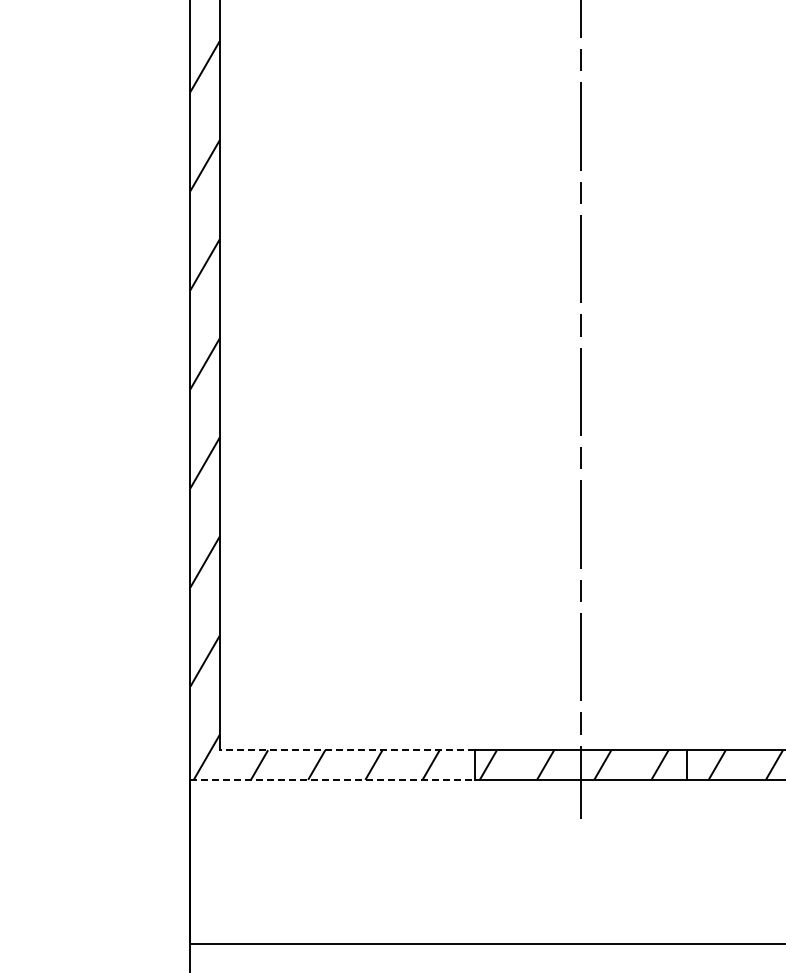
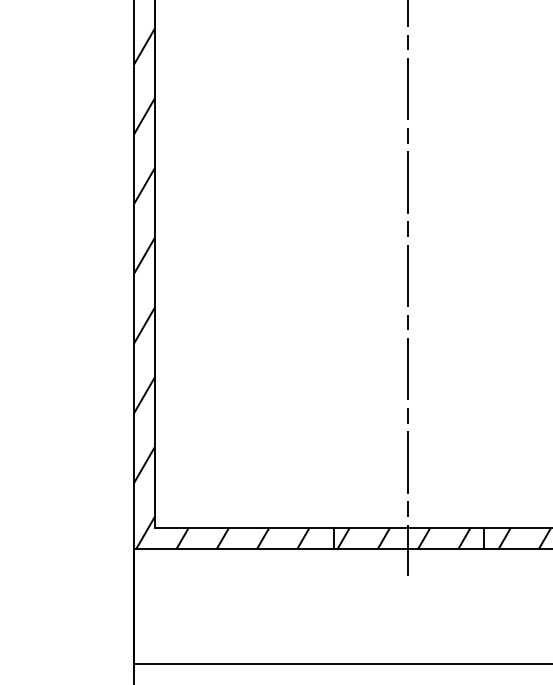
line: (346, 750) -> (243, 528), dashed -> solid
line: (333, 779) -> (234, 548), dashed -> solid

